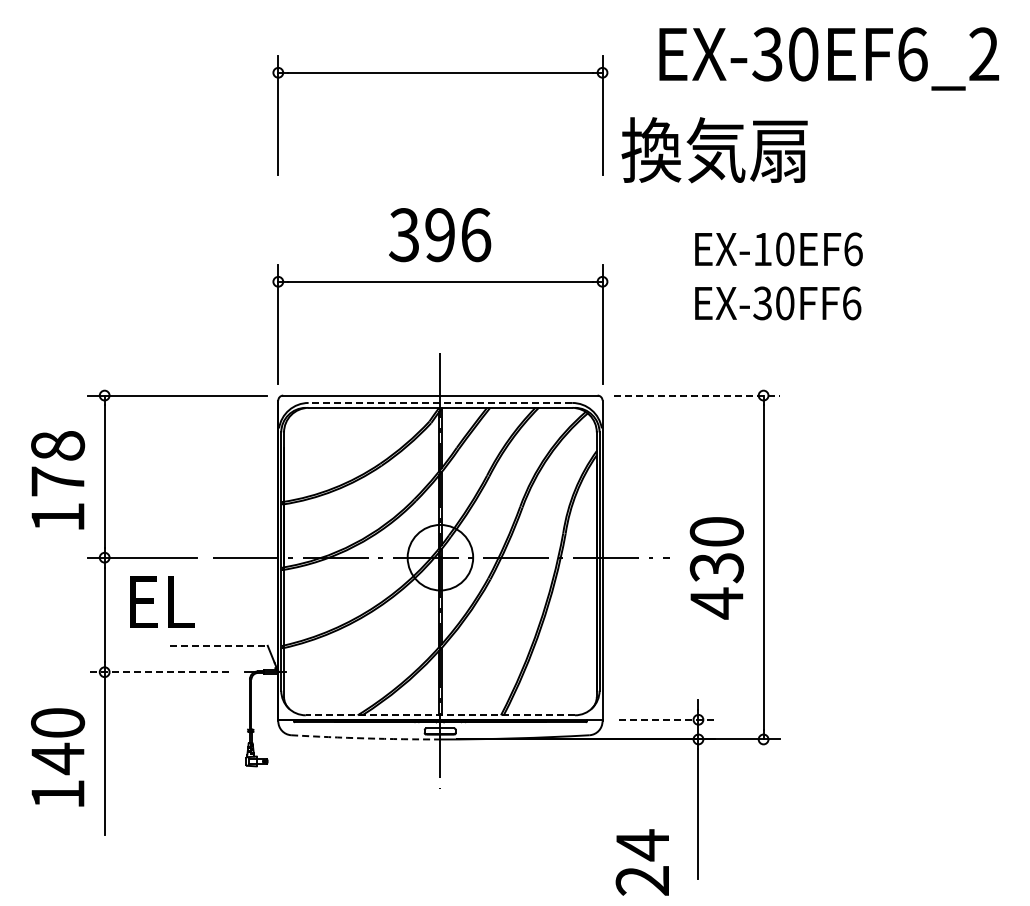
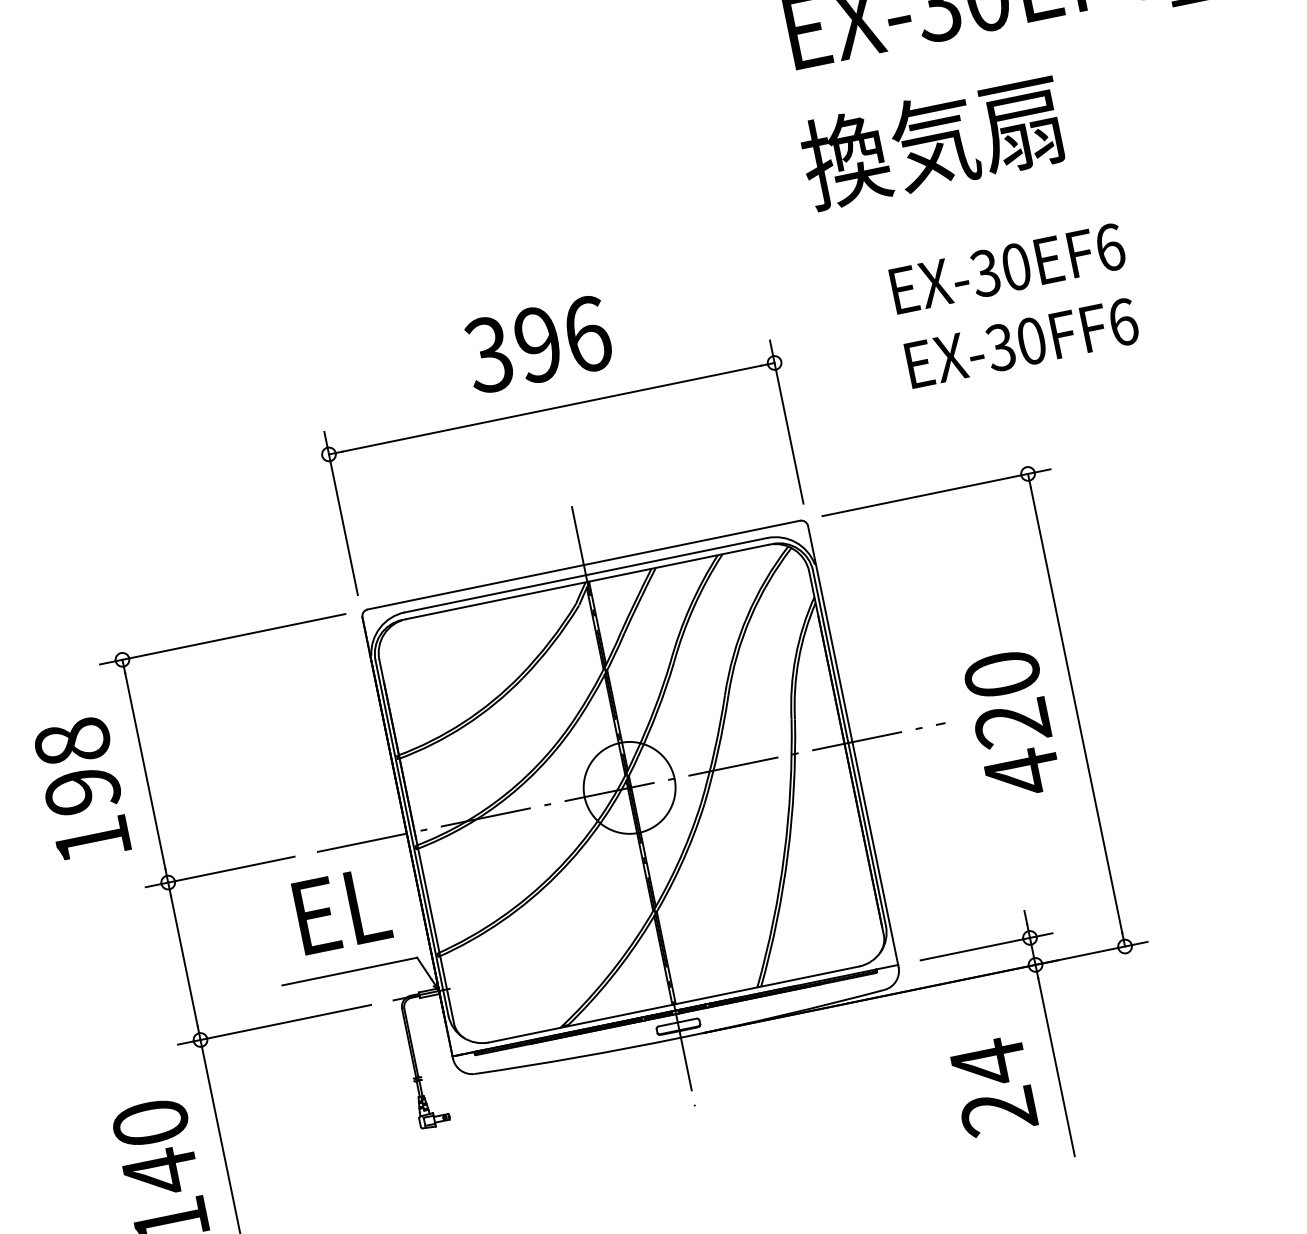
part: (440, 73) -> (493, 122), removed
text: (714, 150) -> (932, 142), moved
text: (762, 249) -> (985, 273), EX-10EF6 -> EX-30EF6
line: (696, 395) -> (935, 492), dashed -> solid
line: (440, 402) -> (585, 574), dashed -> solid
text: (58, 481) -> (83, 790), 178 -> 198
text: (716, 567) -> (1011, 723), 430 -> 420
text: (162, 601) -> (342, 909), moved
line: (219, 645) -> (350, 970), dashed -> solid
line: (158, 672) -> (274, 1025), dashed -> solid
line: (440, 715) -> (674, 1004), dashed -> solid
line: (666, 719) -> (985, 946), dashed -> solid
arc: (365, 738) -> (577, 1057), dashed -> solid
text: (641, 862) -> (991, 1087), moved

